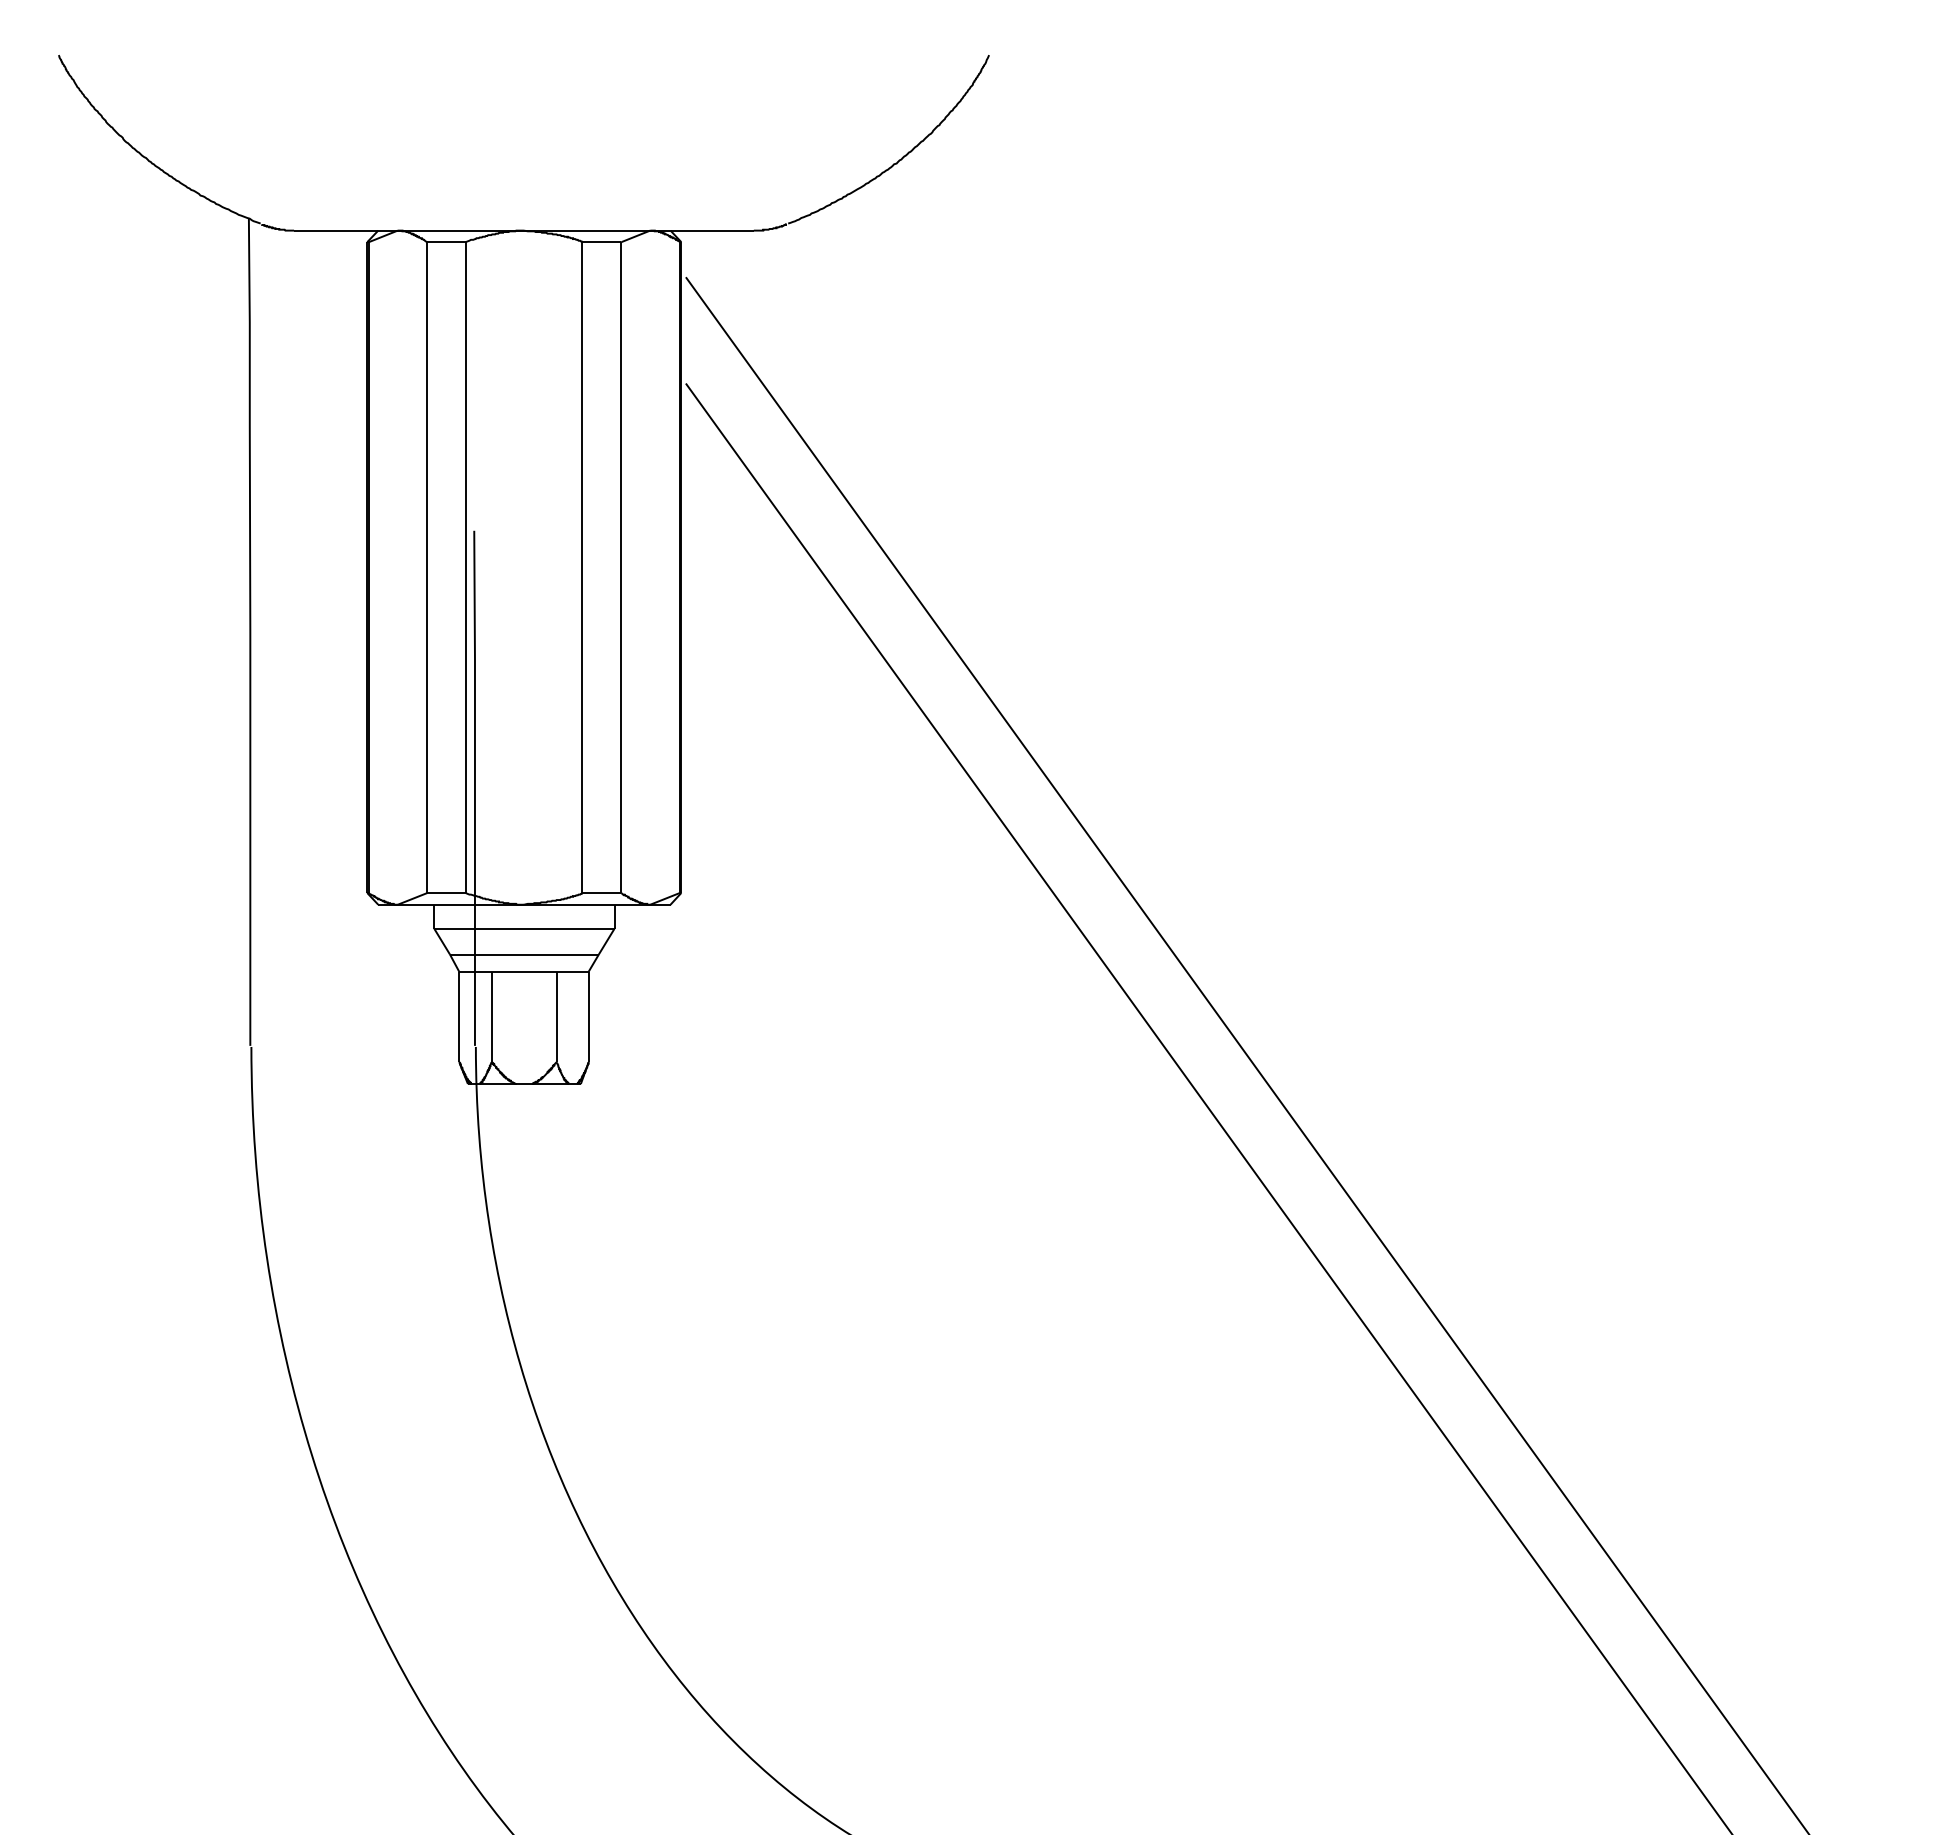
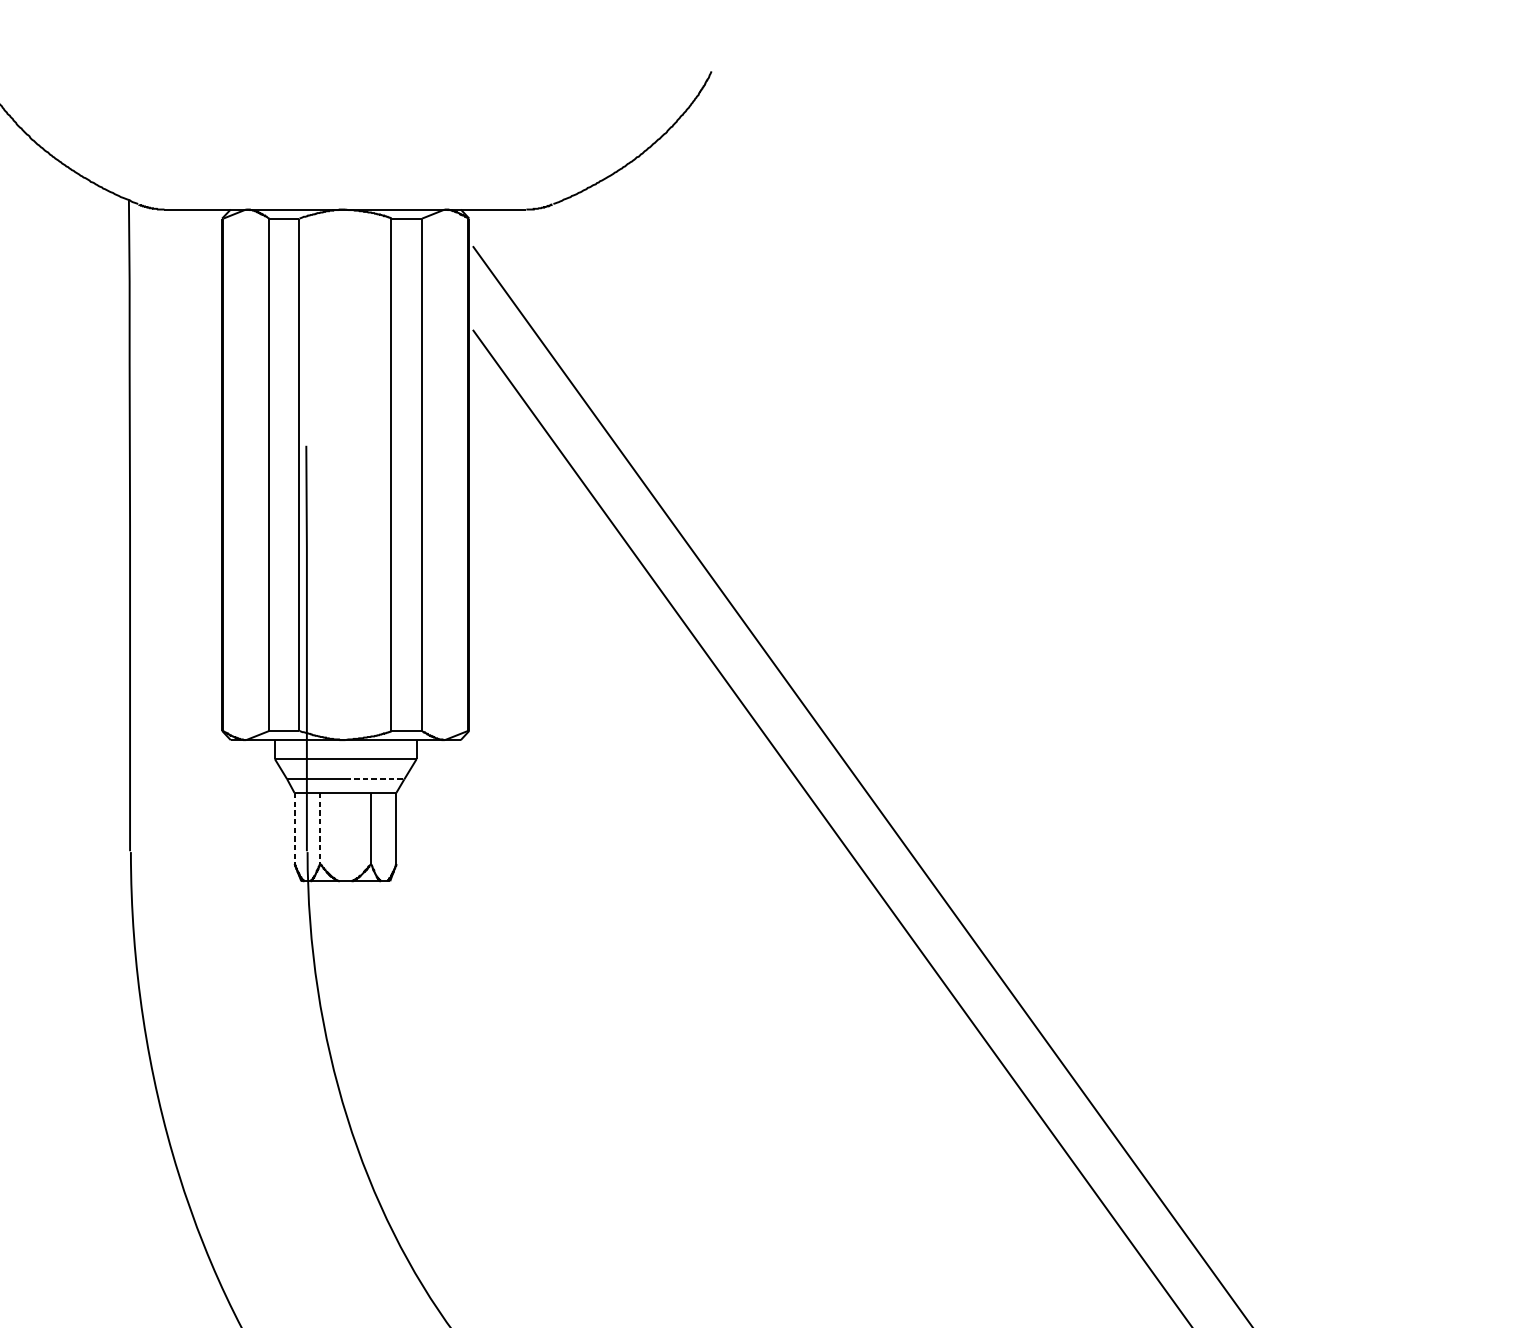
line: (561, 954) -> (374, 779), solid -> dashed
line: (459, 1017) -> (294, 828), solid -> dashed
line: (492, 1017) -> (320, 828), solid -> dashed

